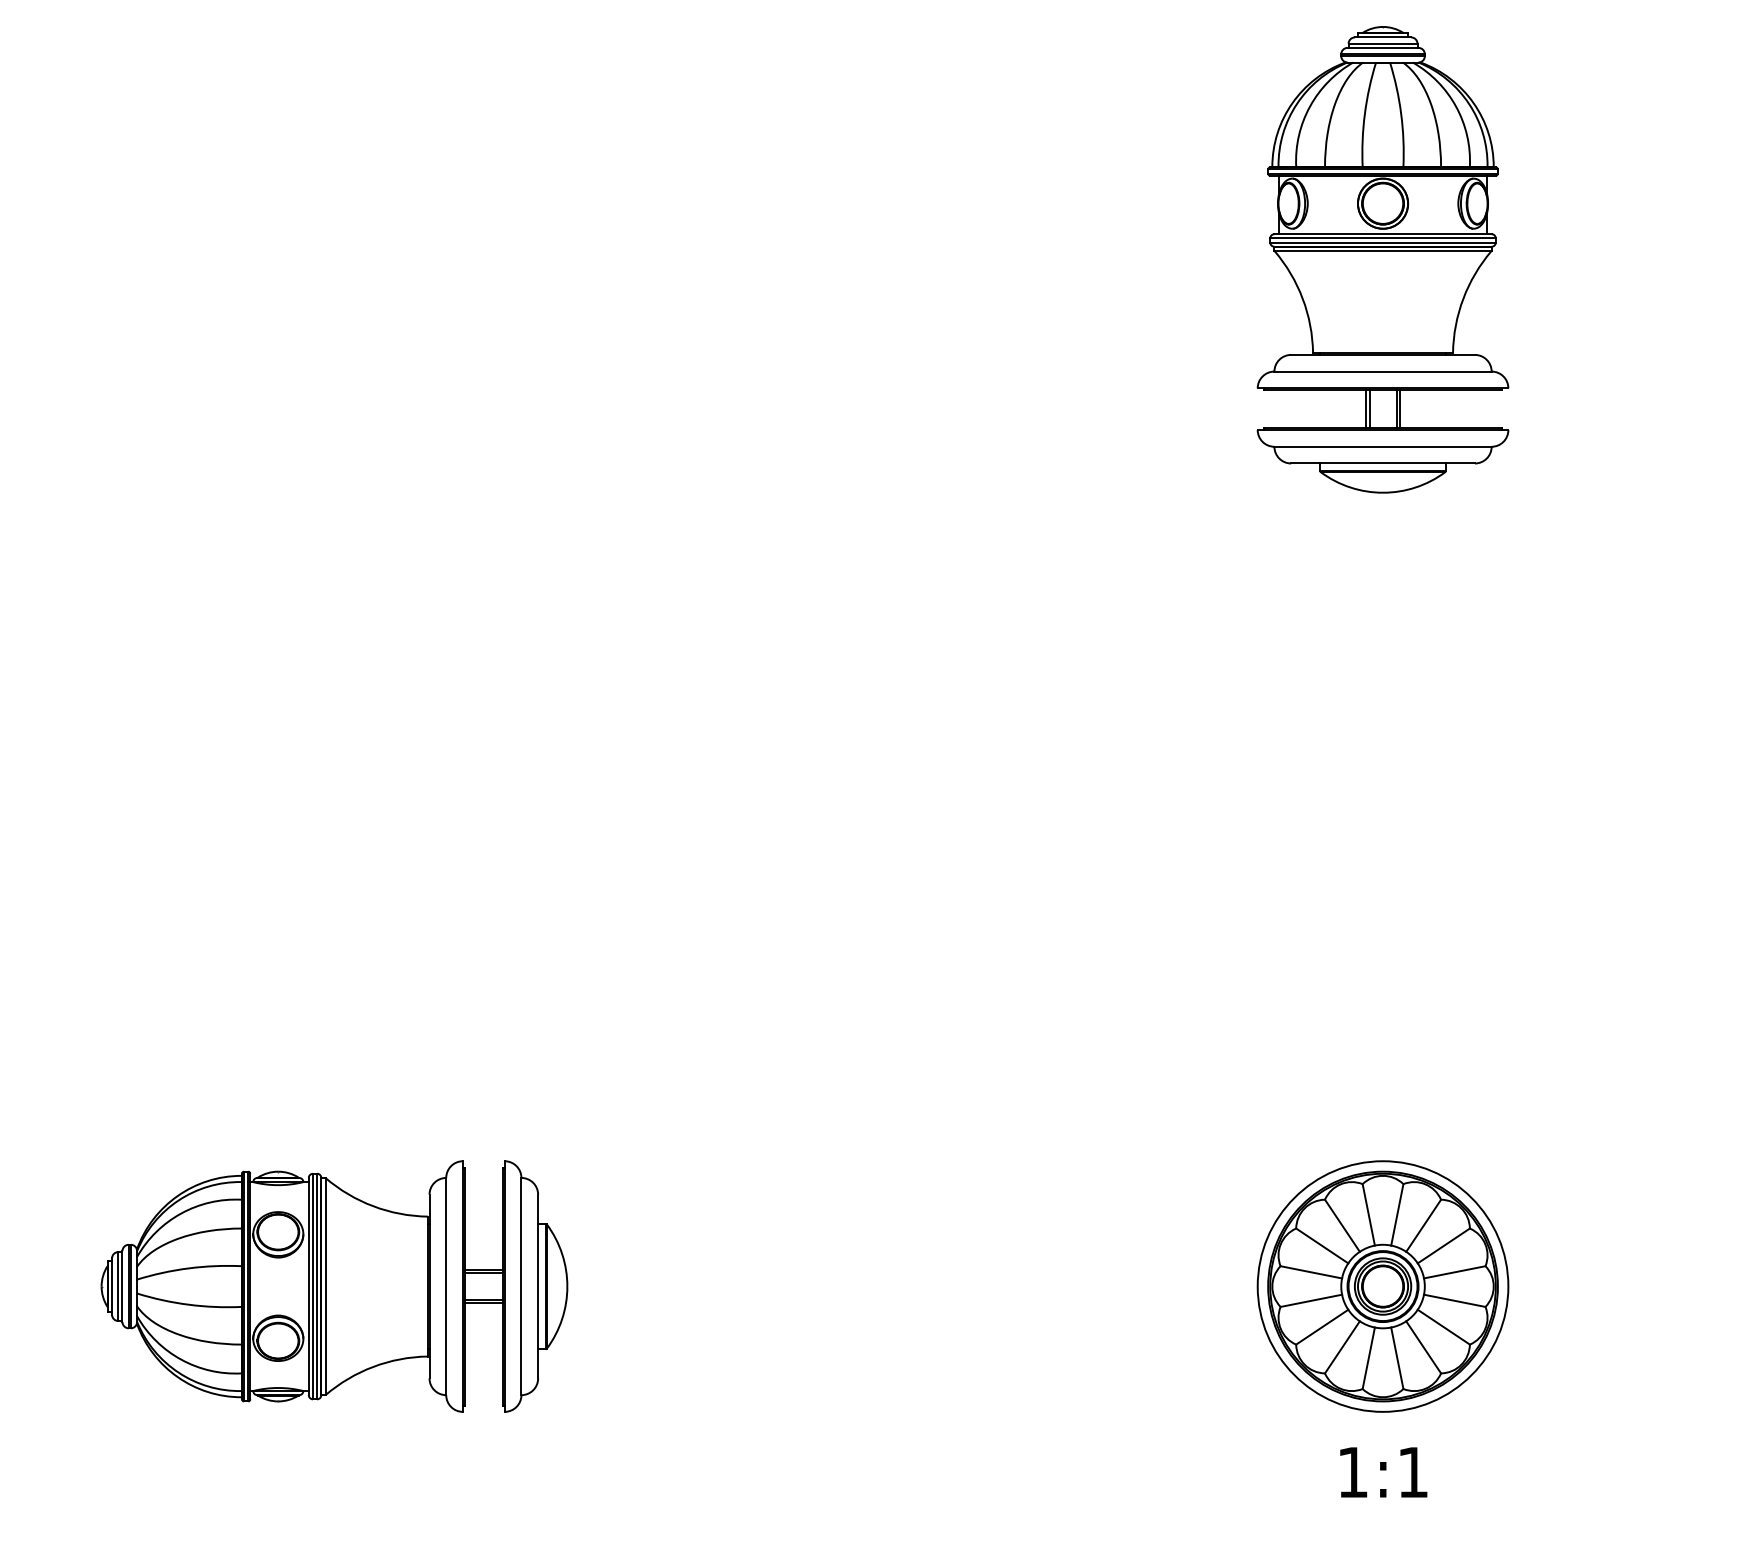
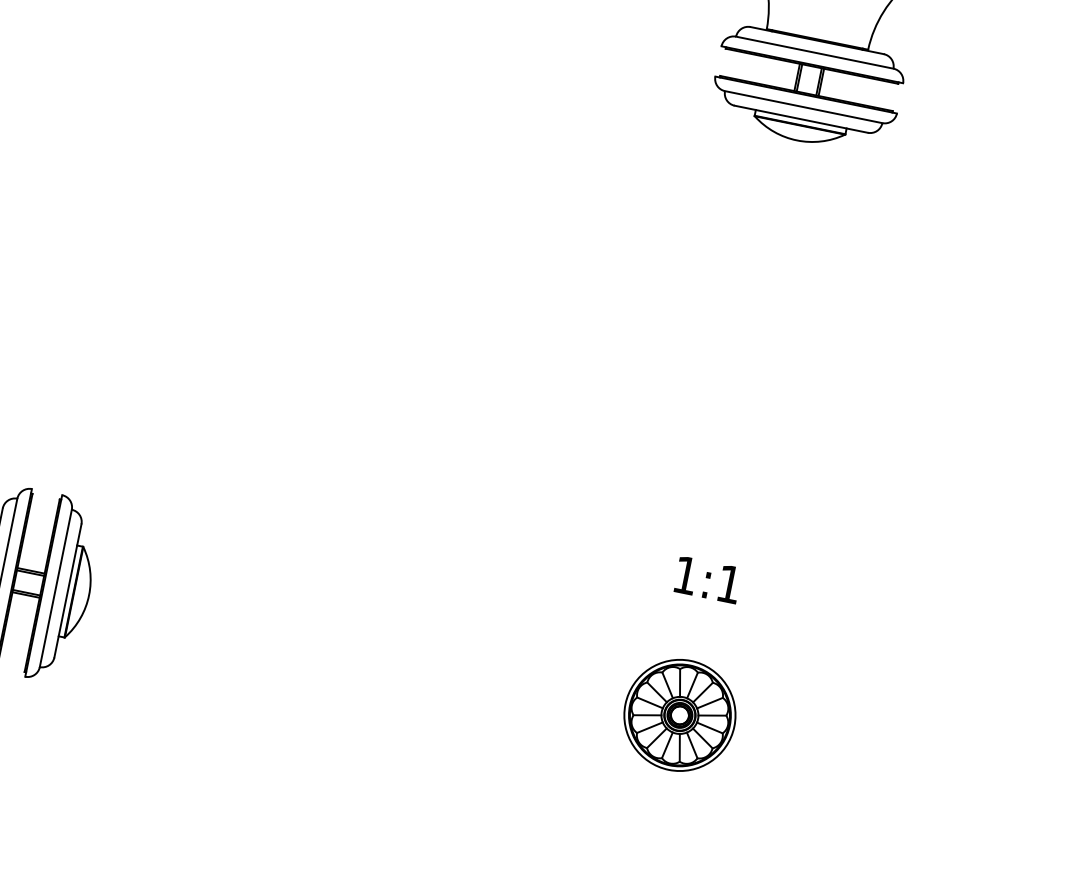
part: (1382, 1286) -> (679, 715), size x0.6
text: (1383, 1472) -> (707, 580), moved

